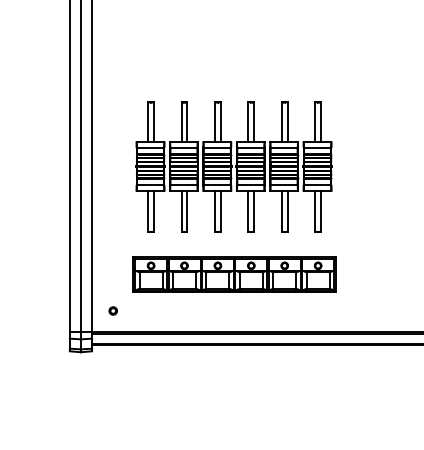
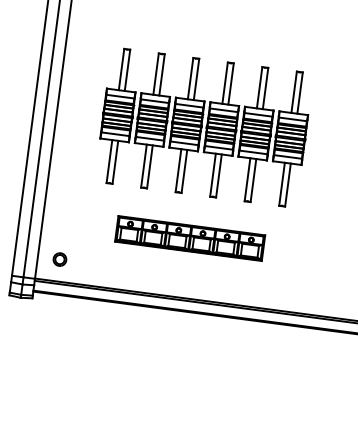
part: (234, 274) -> (190, 238), size x0.7
part: (112, 310) -> (59, 258), size x1.6

